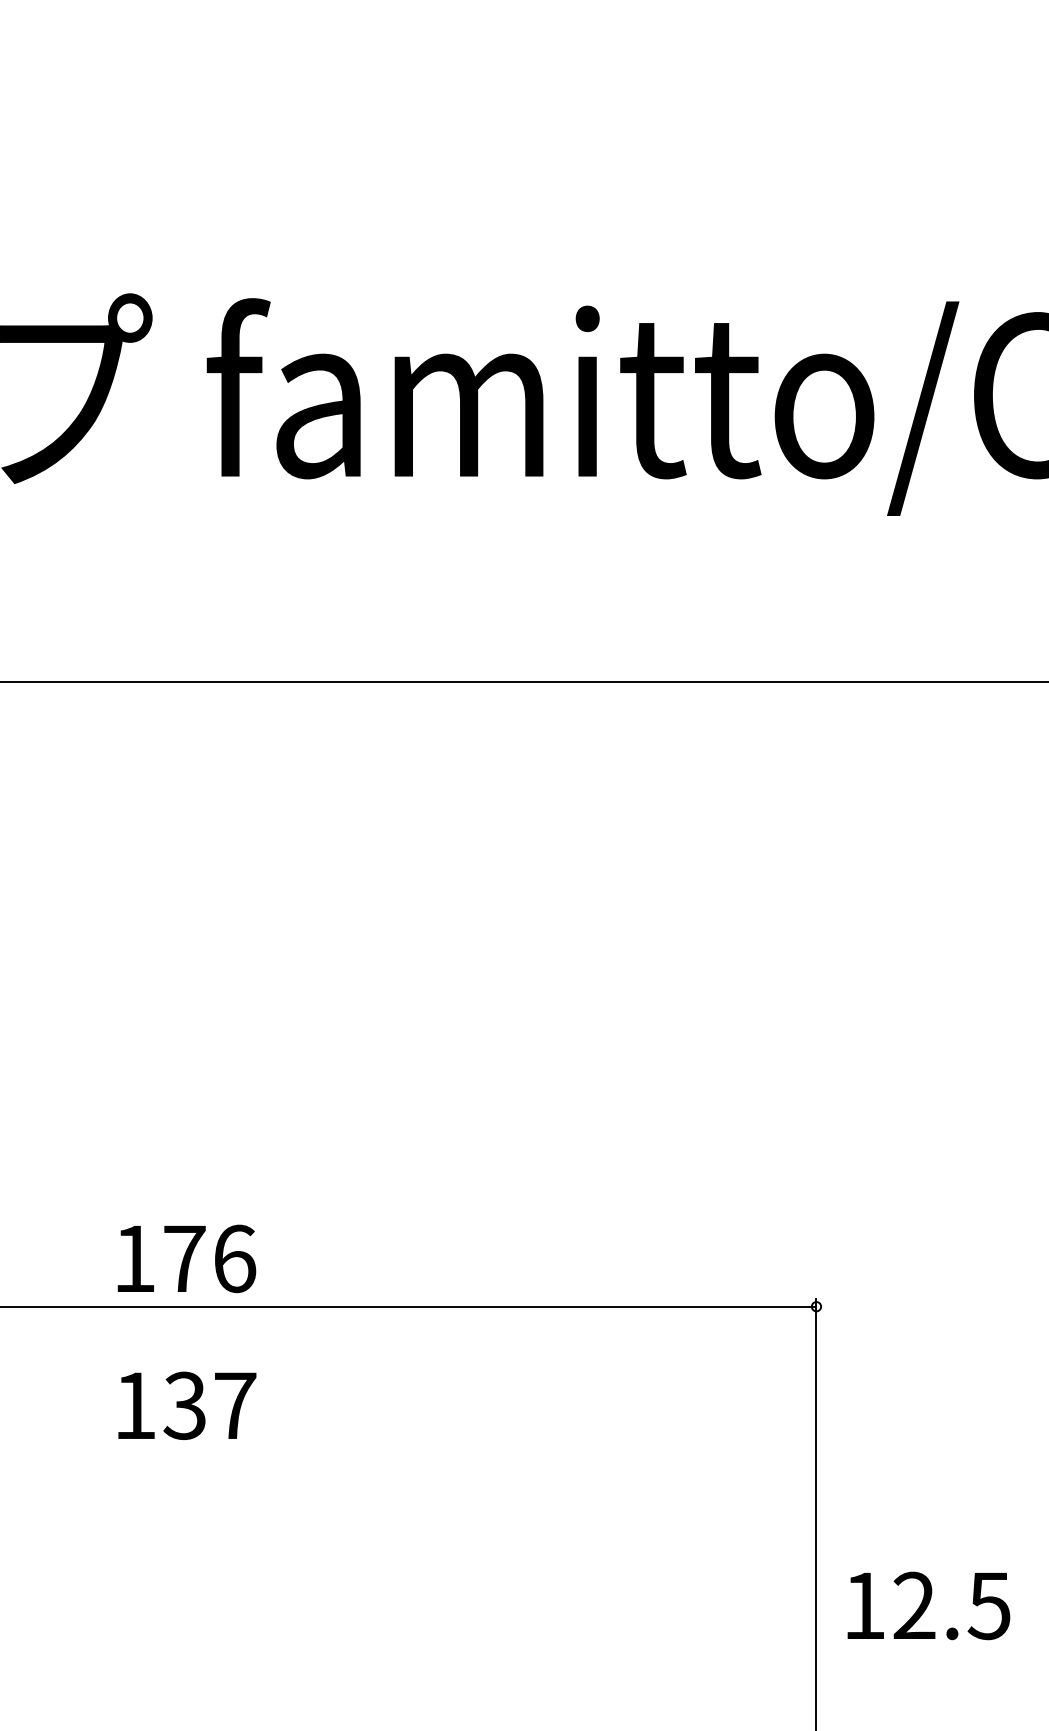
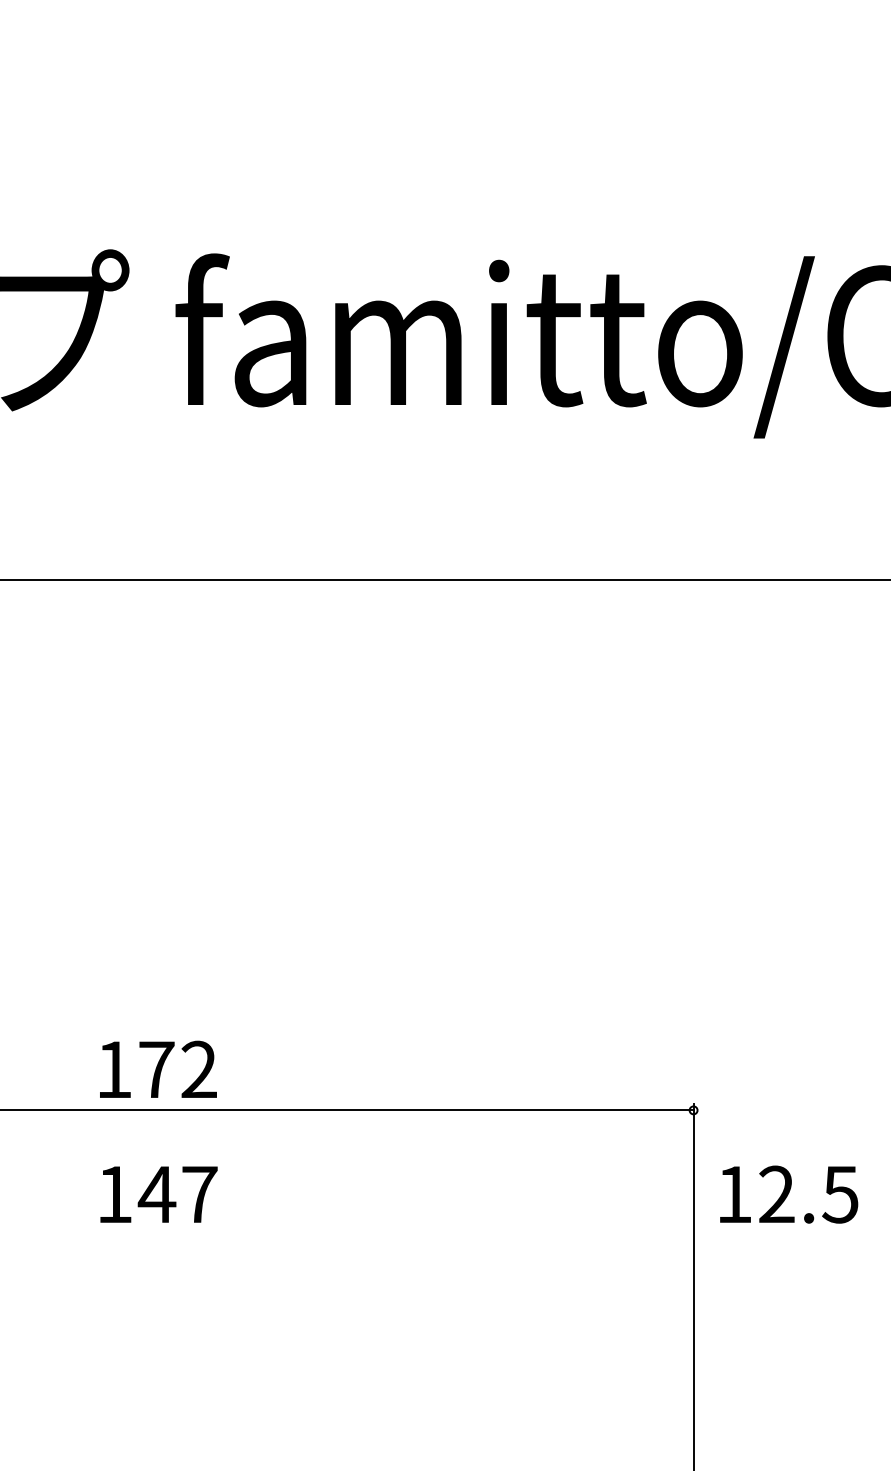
text: (234, 1258) -> (199, 1069), 176 -> 172
text: (184, 1405) -> (156, 1194), 137 -> 147
text: (929, 1605) -> (789, 1194), moved

